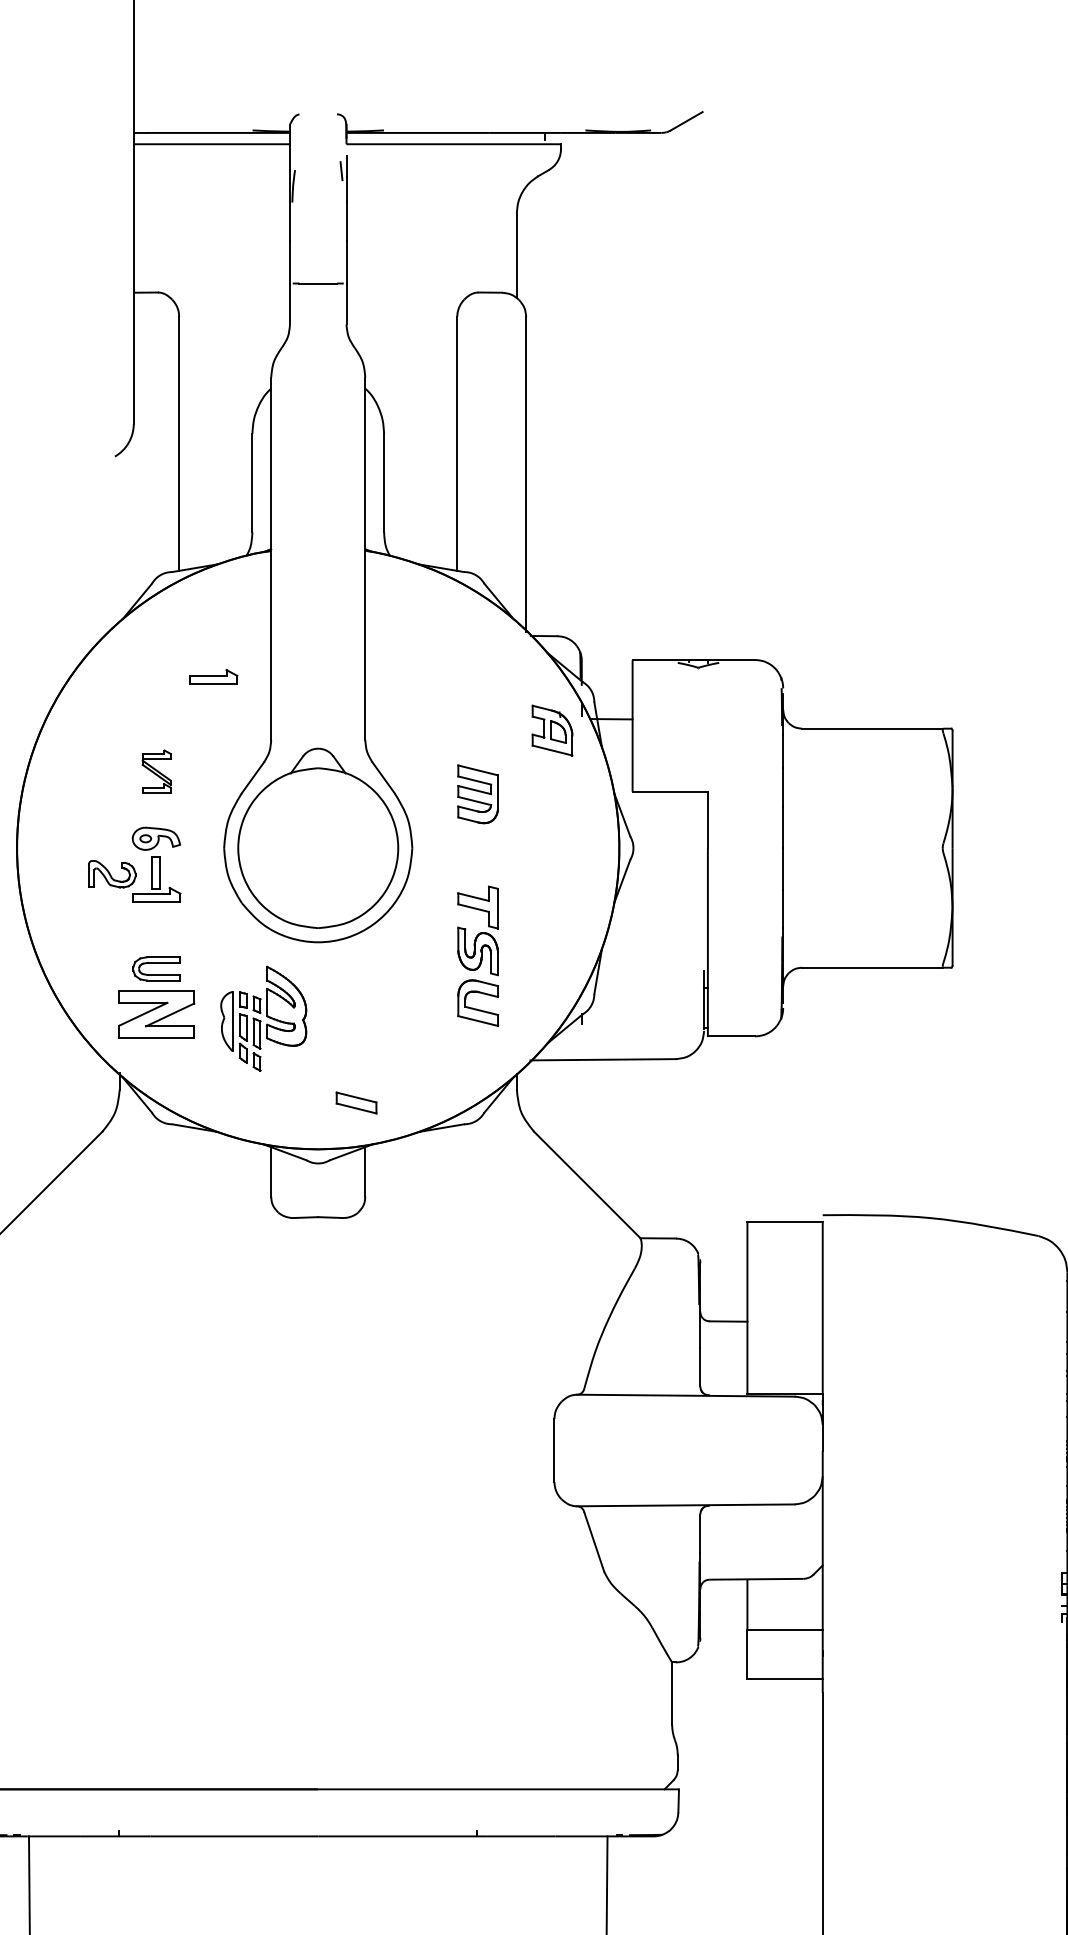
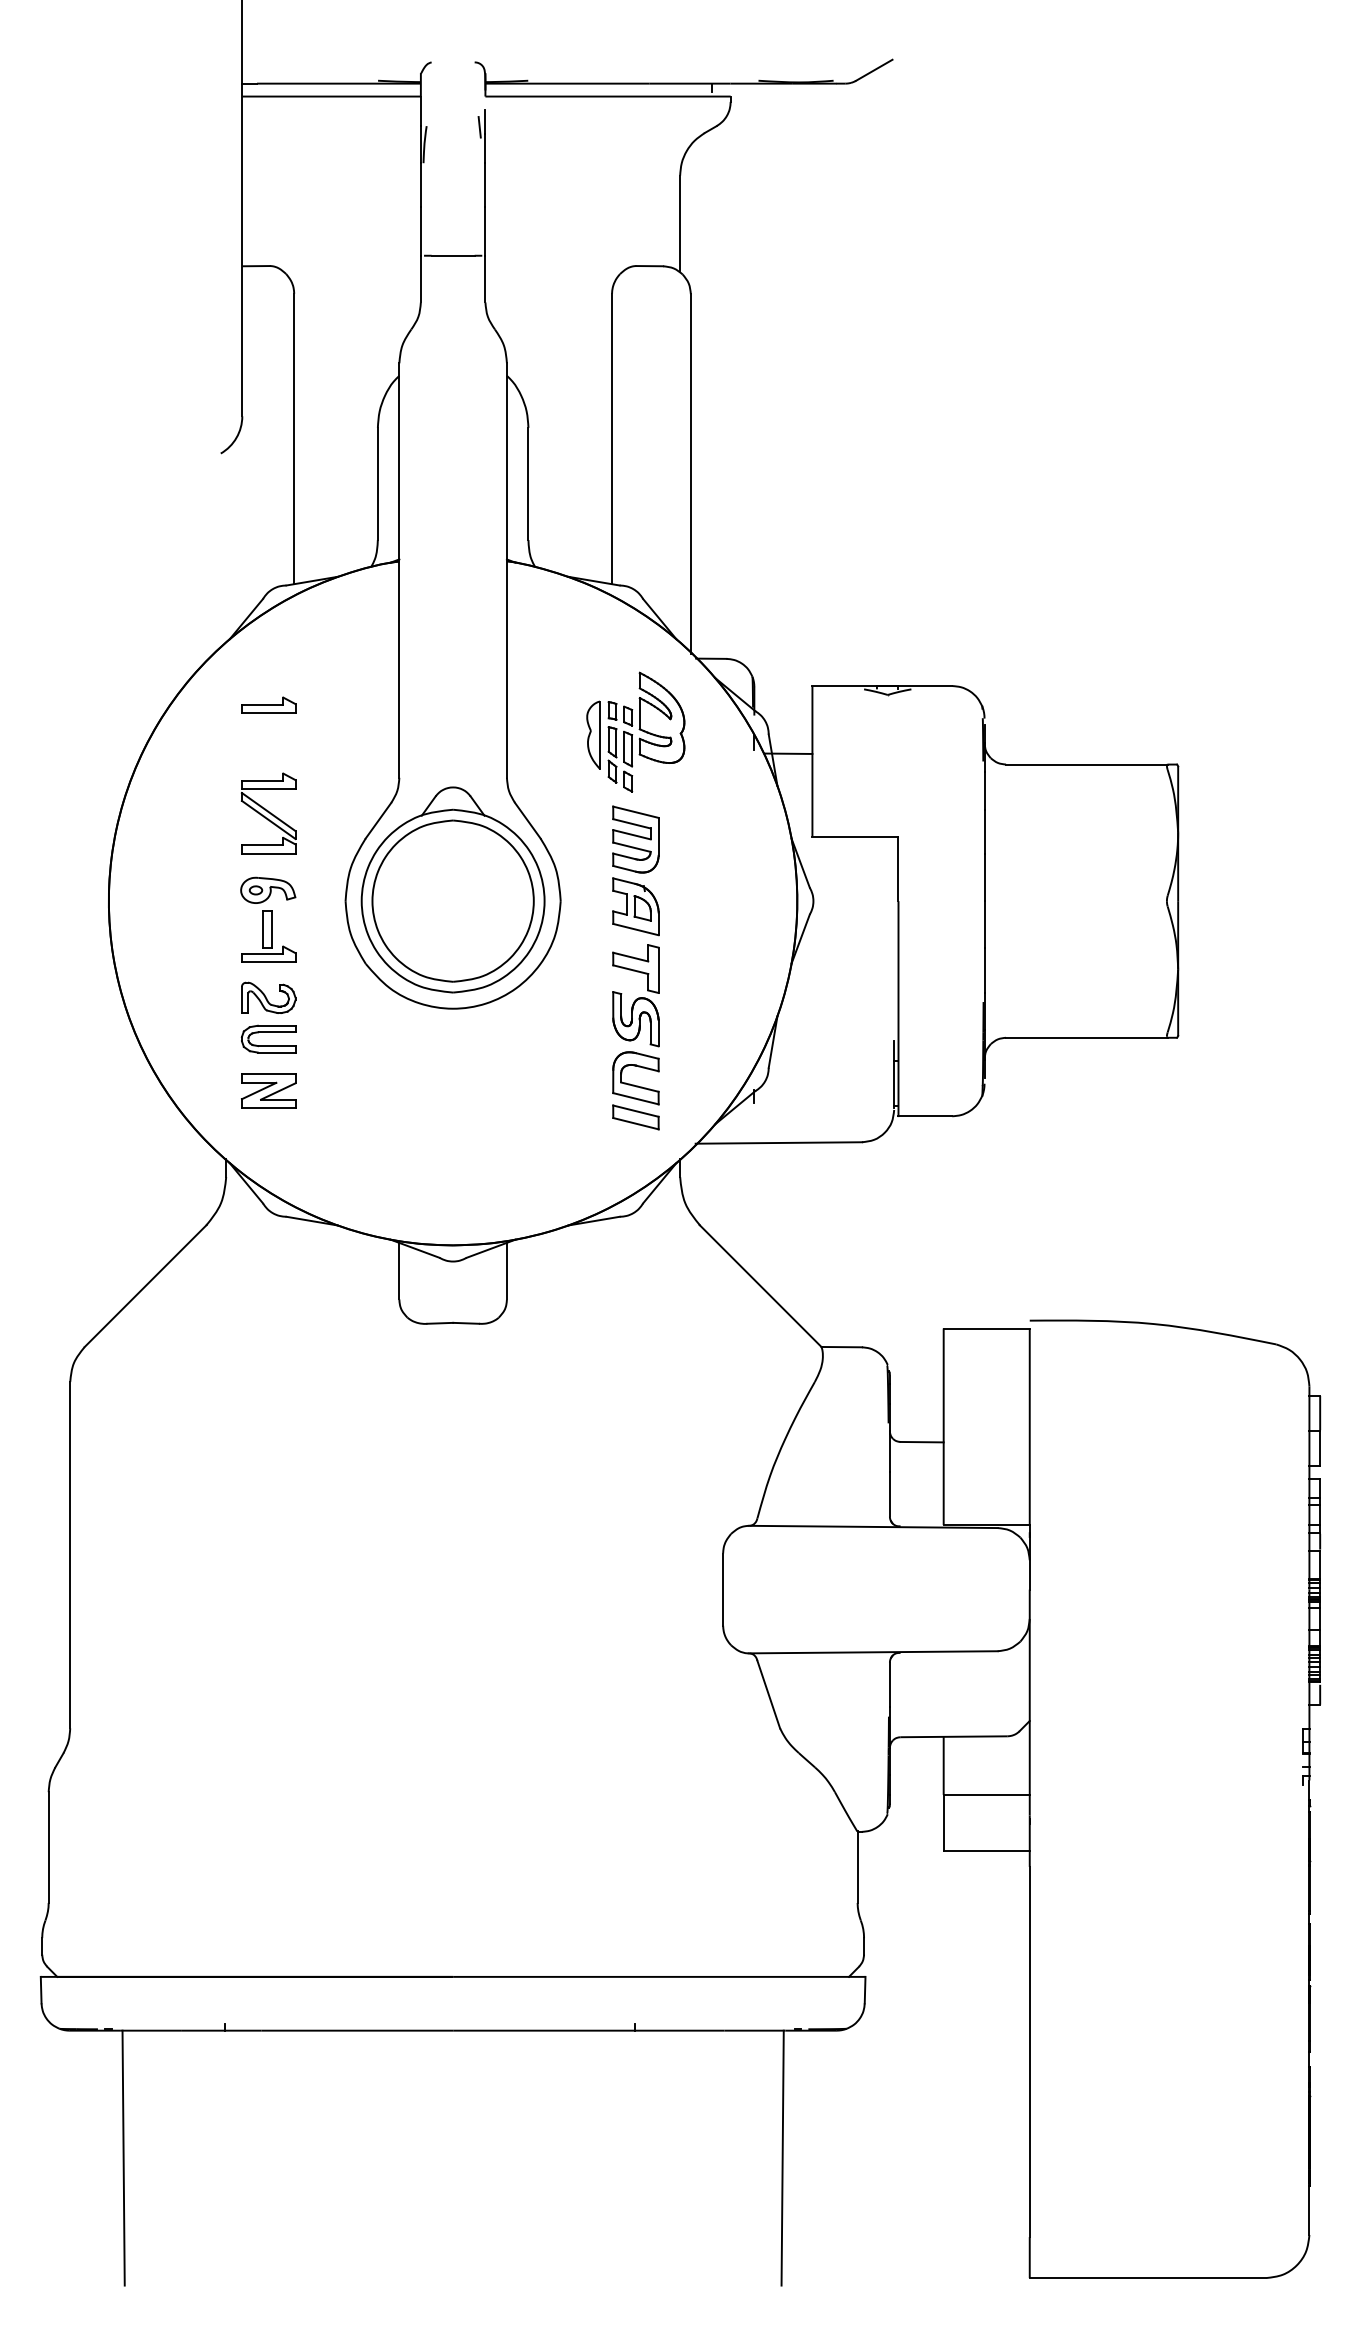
part: (213, 676) -> (268, 704), moved
part: (552, 730) -> (635, 906), moved
part: (156, 771) -> (268, 813), size x1.67
part: (317, 847) -> (452, 900), added
part: (112, 873) -> (268, 997), moved
part: (156, 1013) -> (268, 1090), size x0.62
part: (263, 1018) -> (635, 731), moved
part: (356, 1103) -> (635, 1117), moved

